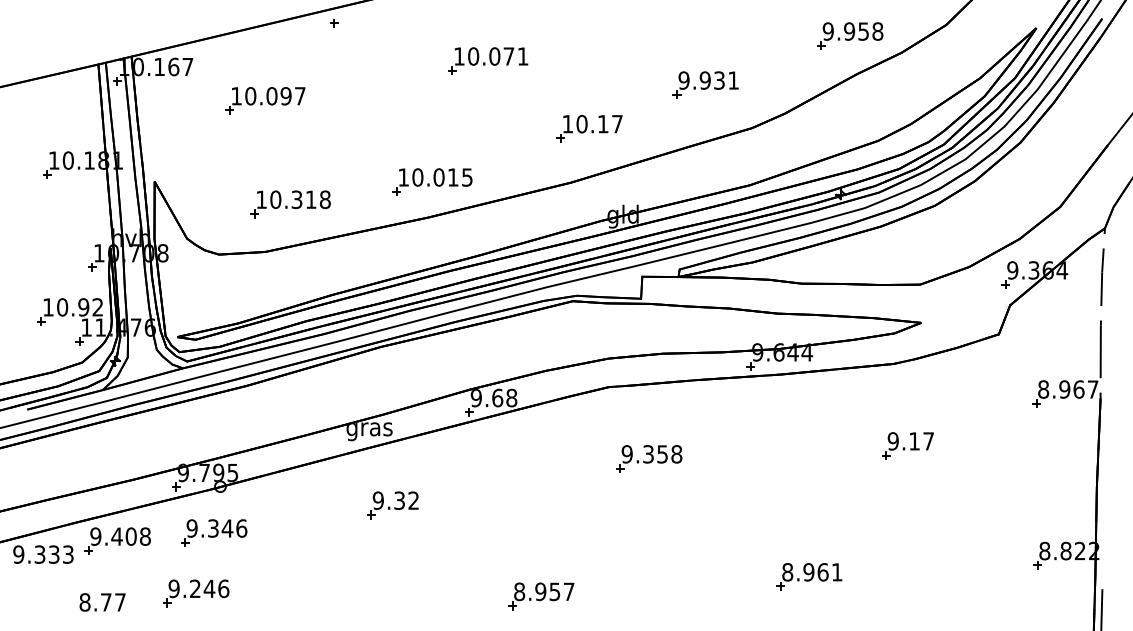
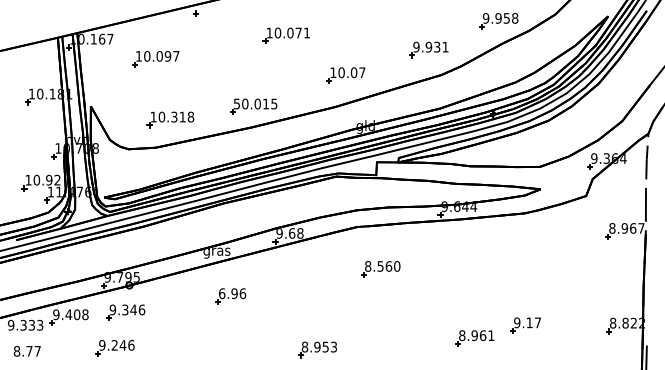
part: (704, 84) -> (428, 49), moved
text: (602, 123) -> (353, 72), 10.17 -> 10.07
text: (402, 176) -> (236, 103), 10.015 -> 50.015
part: (907, 445) -> (525, 325), moved
text: (651, 454) -> (382, 266), 9.358 -> 8.560
text: (396, 500) -> (232, 293), 9.32 -> 6.96
text: (569, 590) -> (334, 346), 8.957 -> 8.953
text: (101, 602) -> (26, 351), moved

